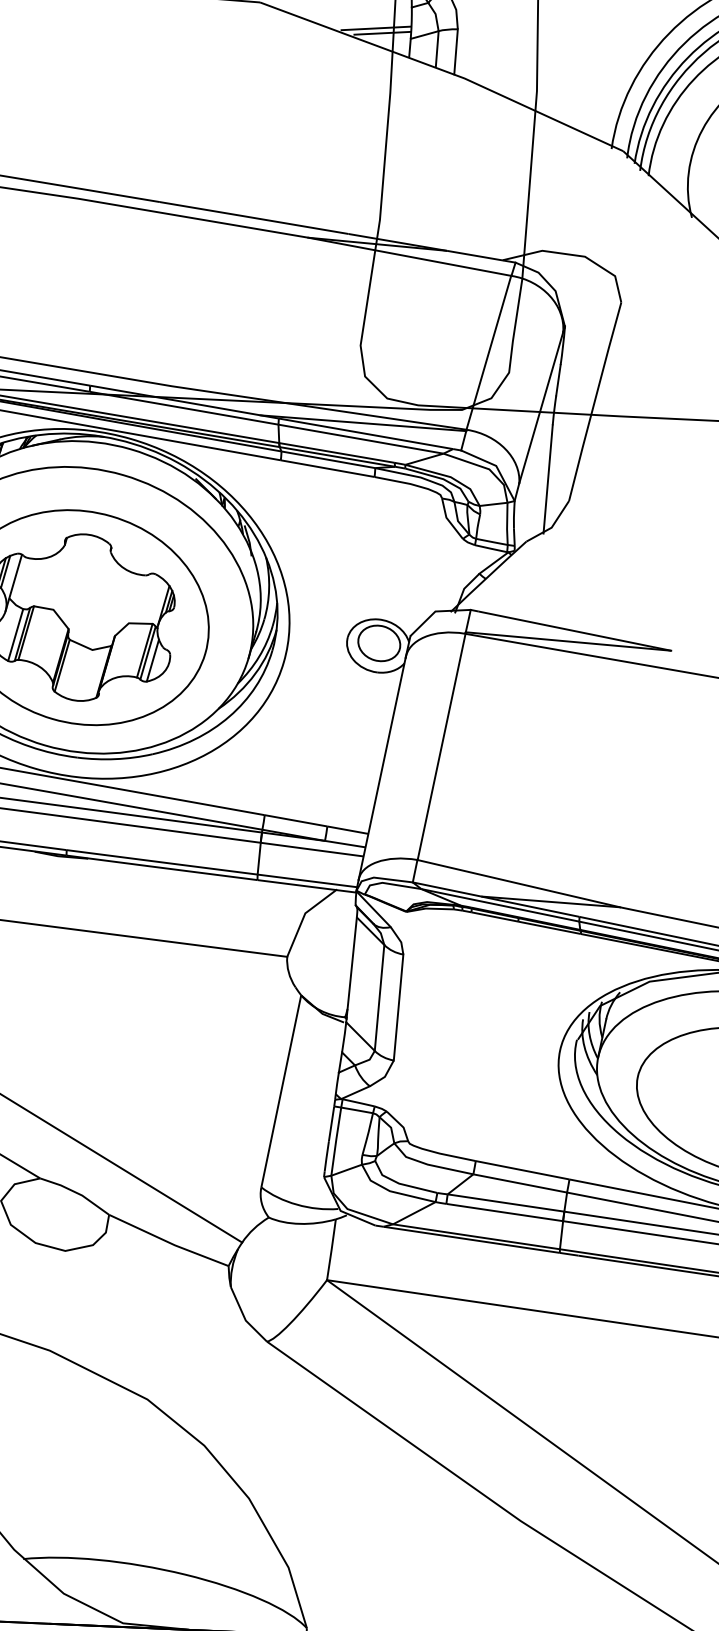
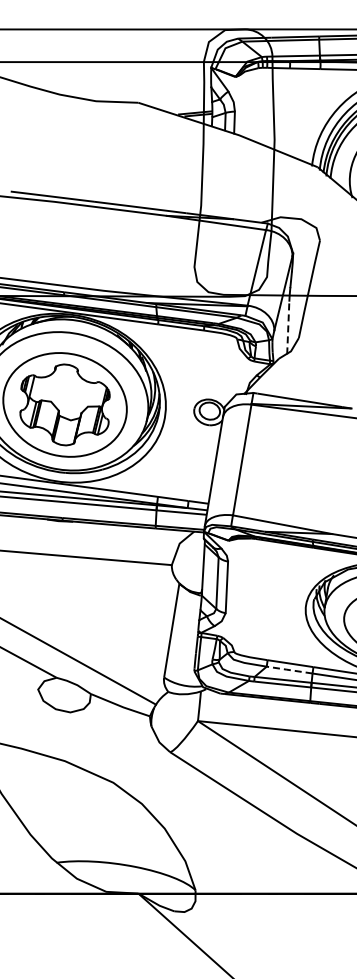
line: (548, 478) -> (288, 327), solid -> dashed
line: (517, 1182) -> (288, 669), solid -> dashed

